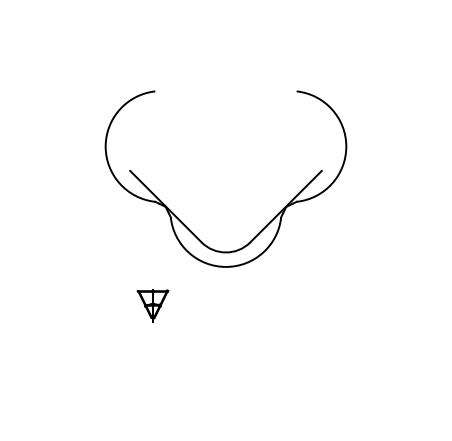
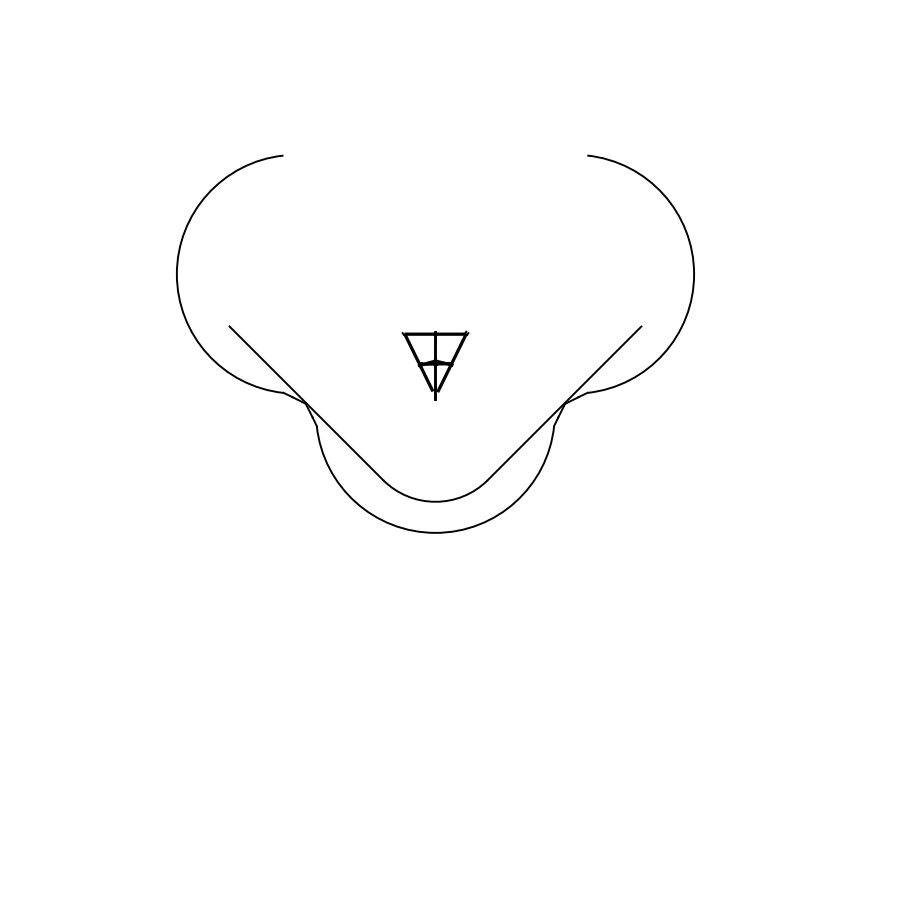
part: (152, 305) -> (434, 364), moved

